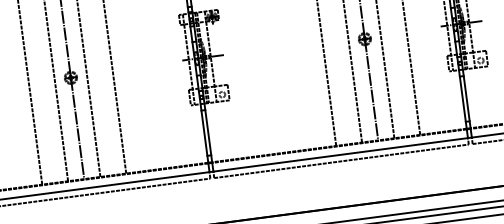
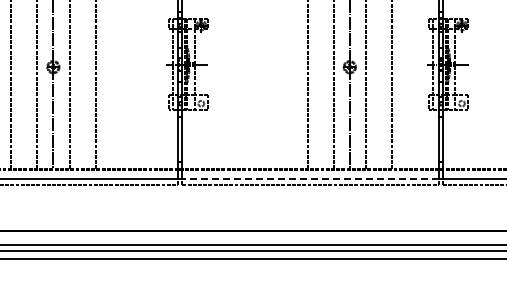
line: (340, 154) -> (310, 178), solid -> dashed

